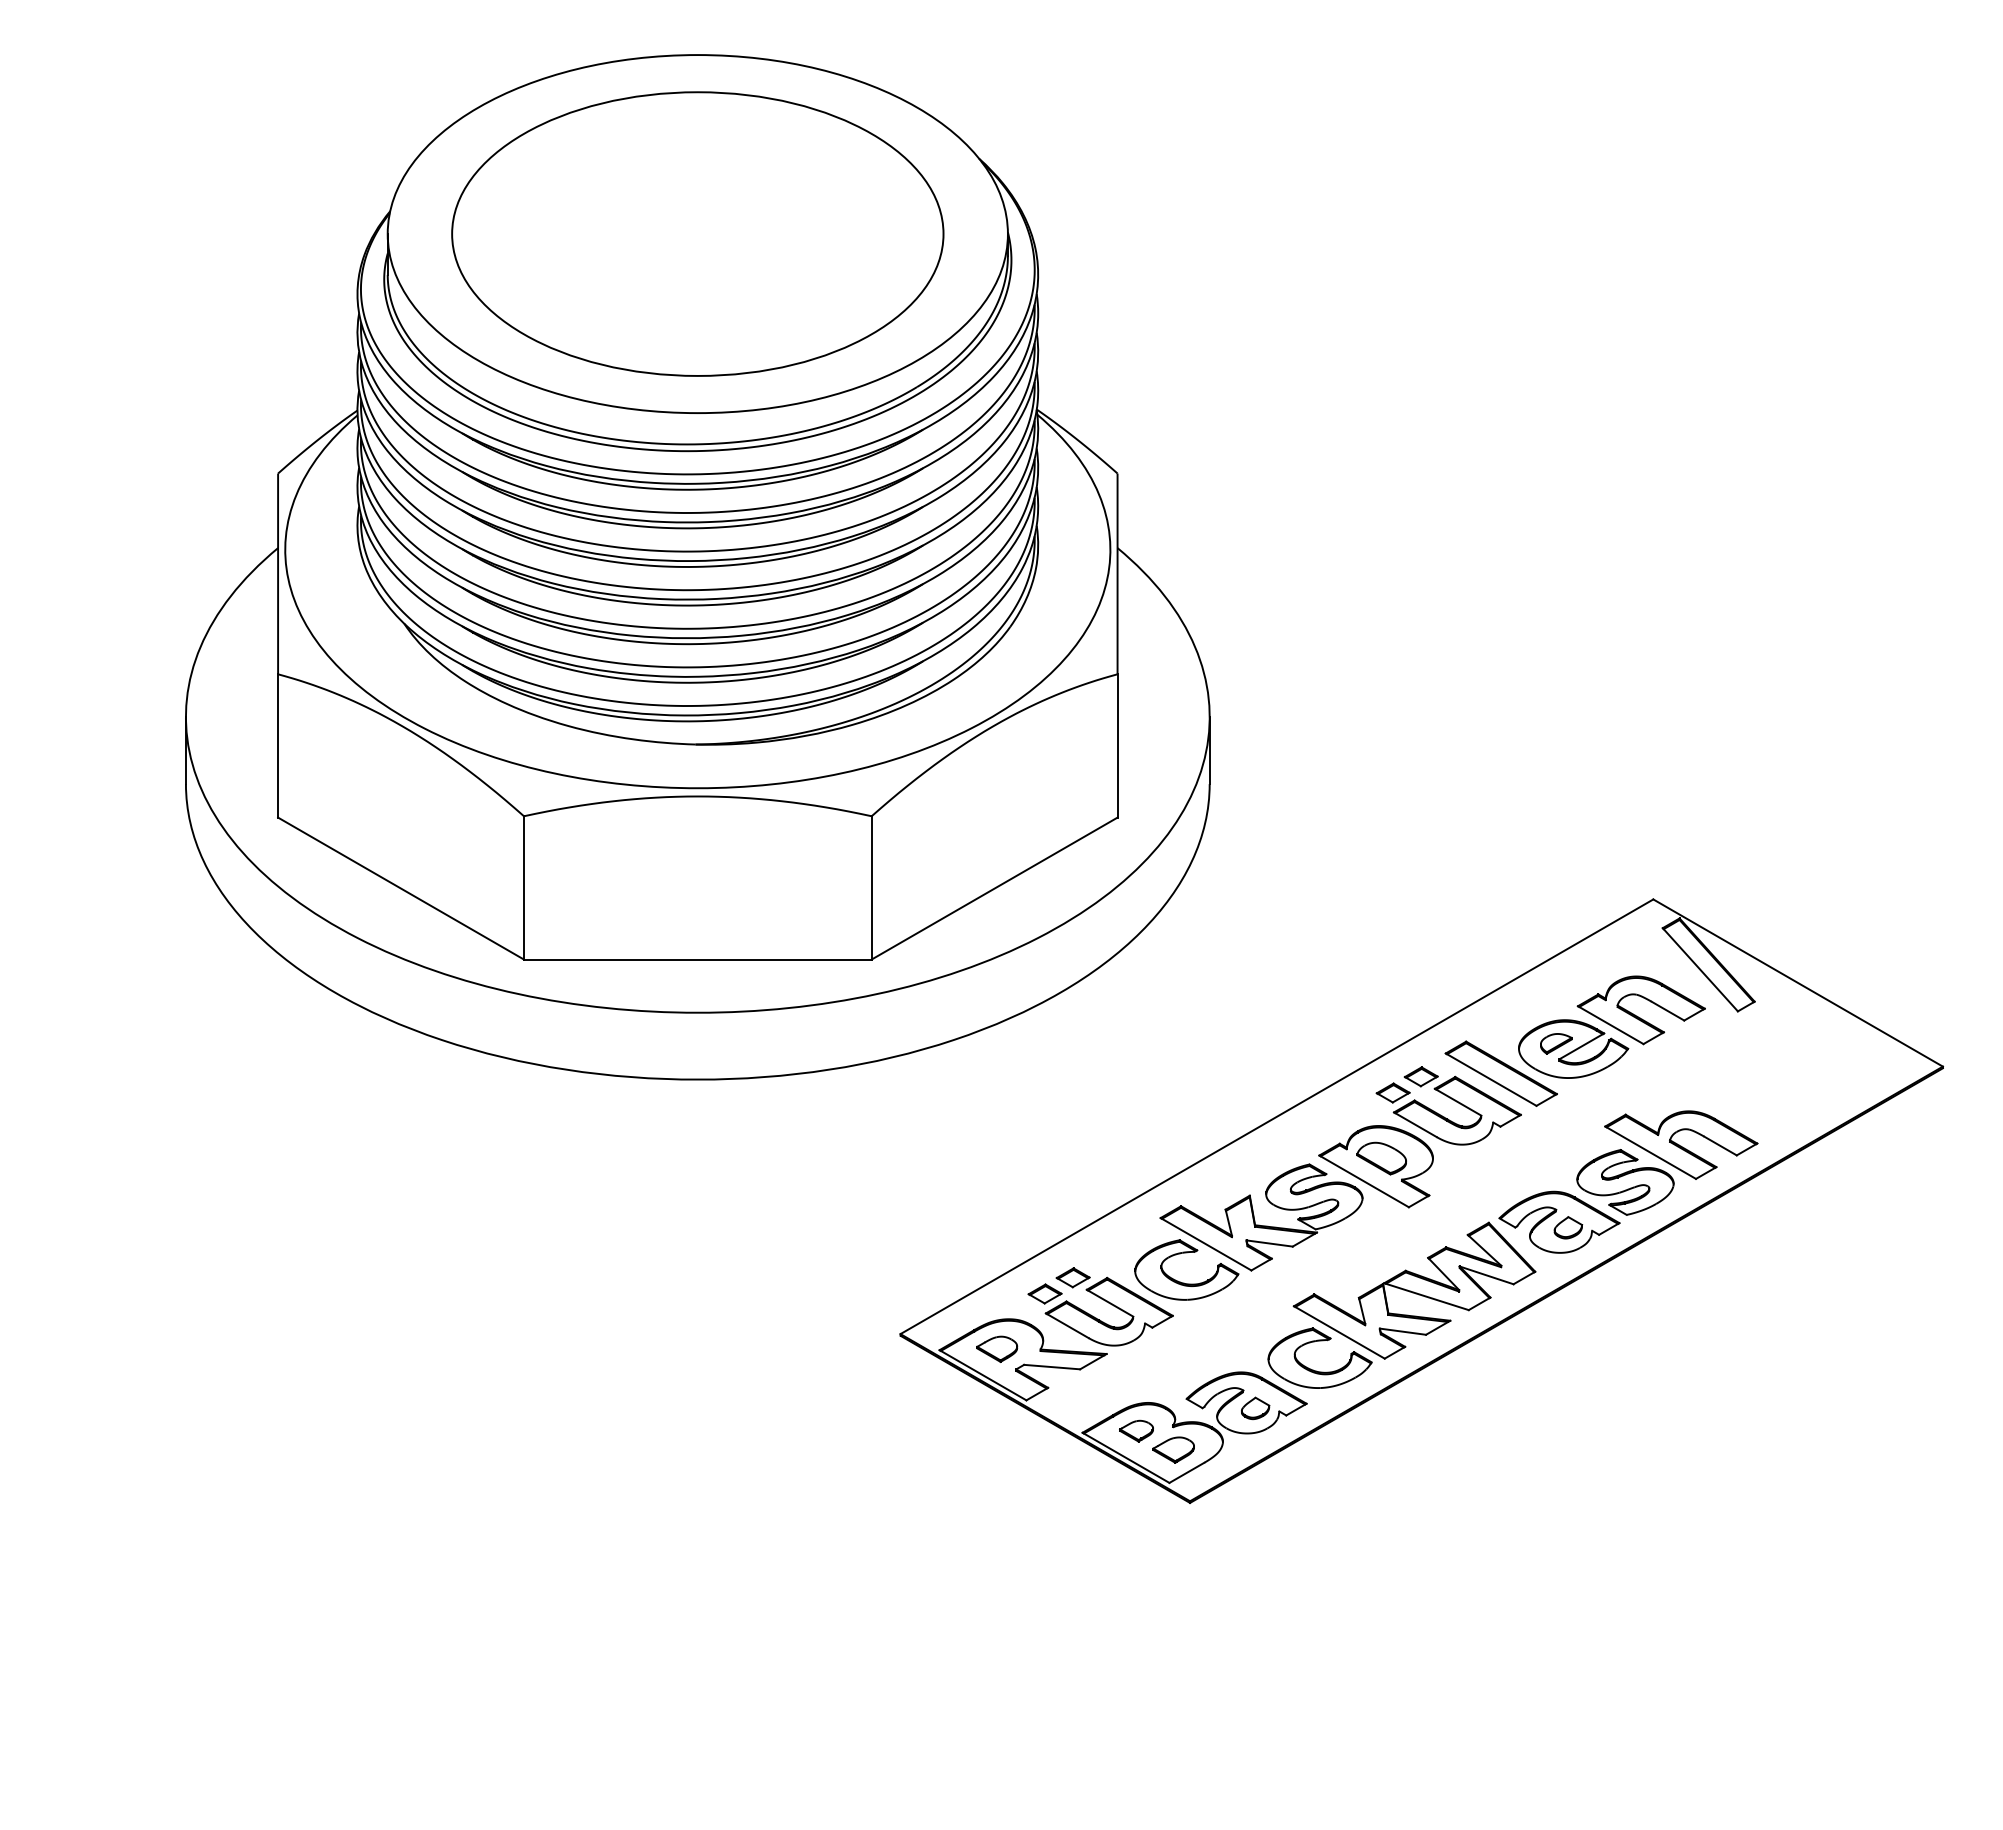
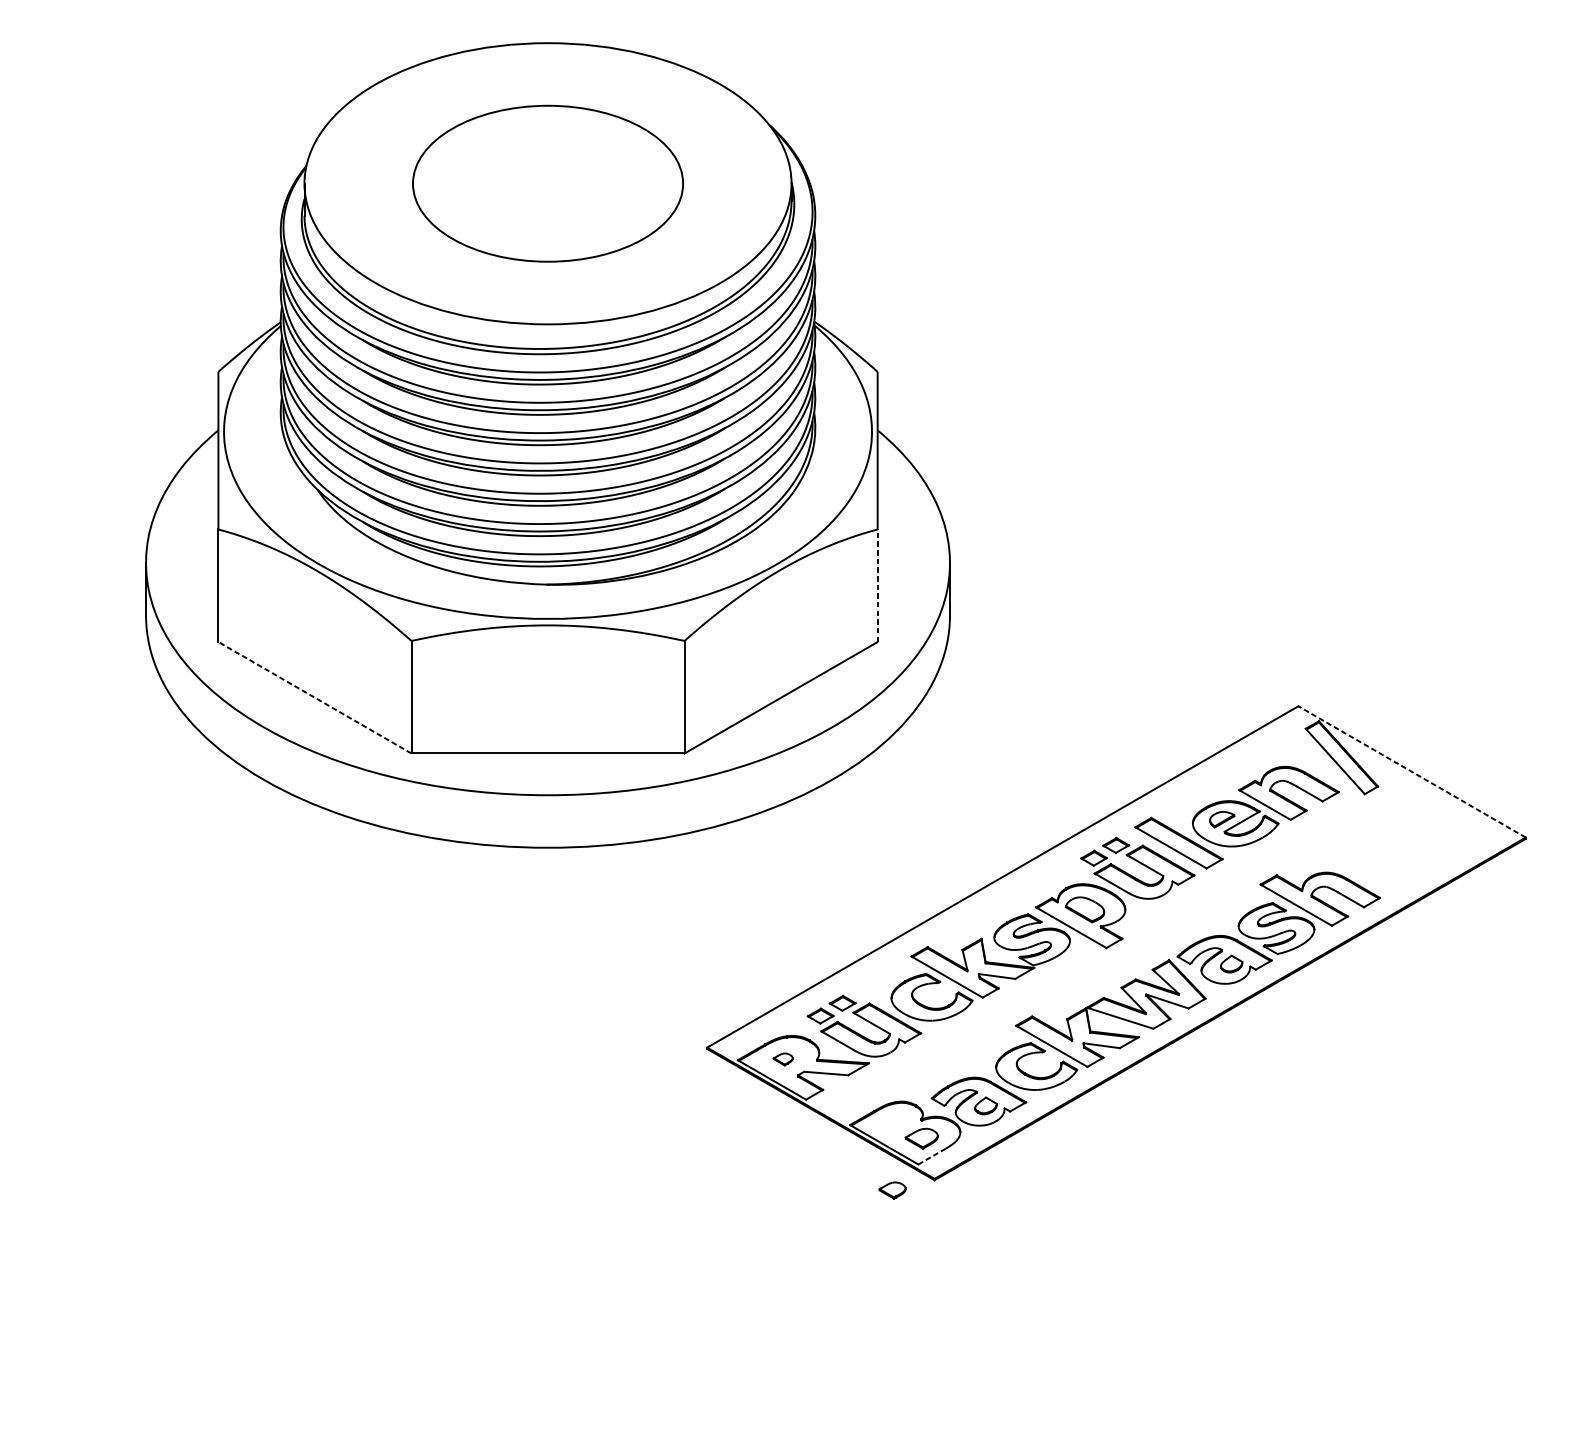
part: (697, 233) -> (547, 183), size x0.7
line: (1117, 745) -> (877, 585), solid -> dashed
line: (401, 888) -> (315, 697), solid -> dashed
line: (1797, 982) -> (1411, 771), solid -> dashed
part: (997, 1348) -> (783, 1058), size x0.6
part: (1136, 1430) -> (892, 1190), moved
line: (1186, 1473) -> (931, 1157), solid -> dashed

